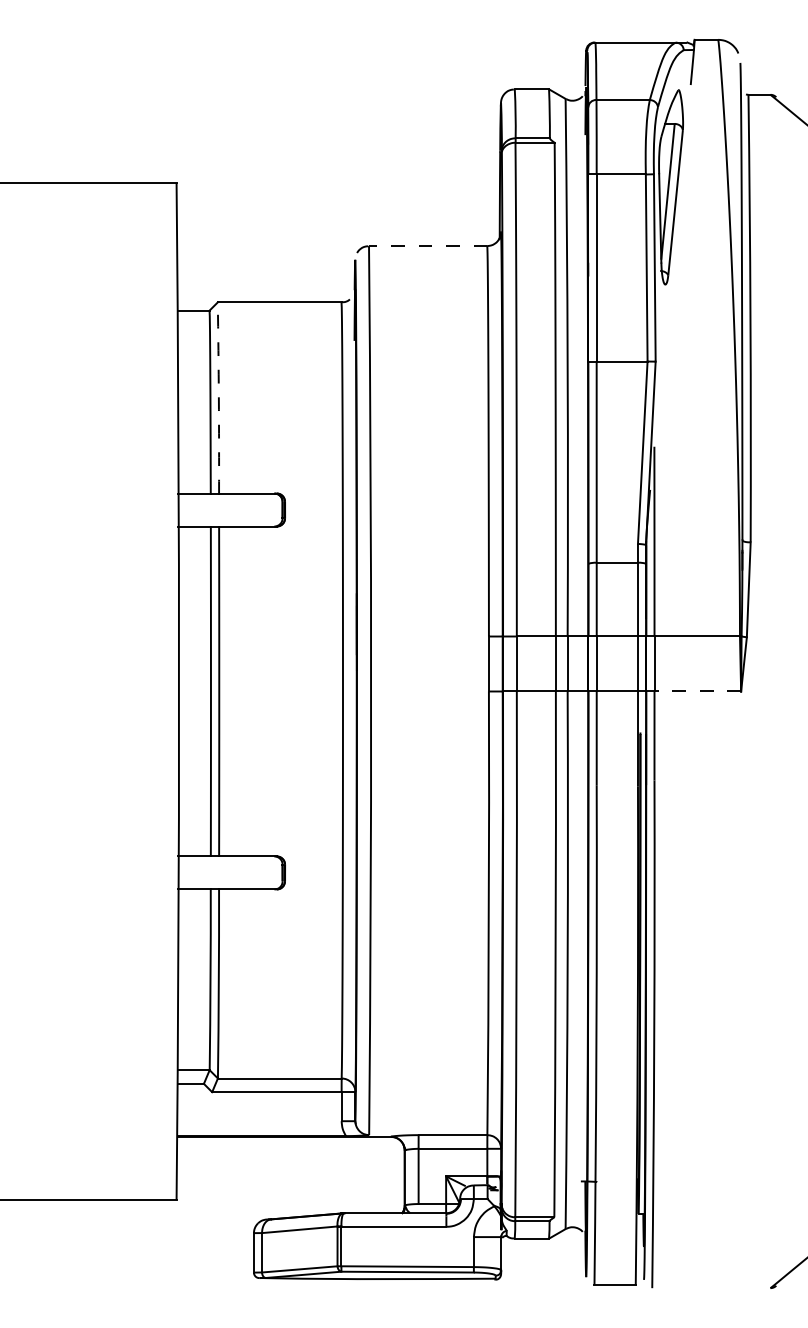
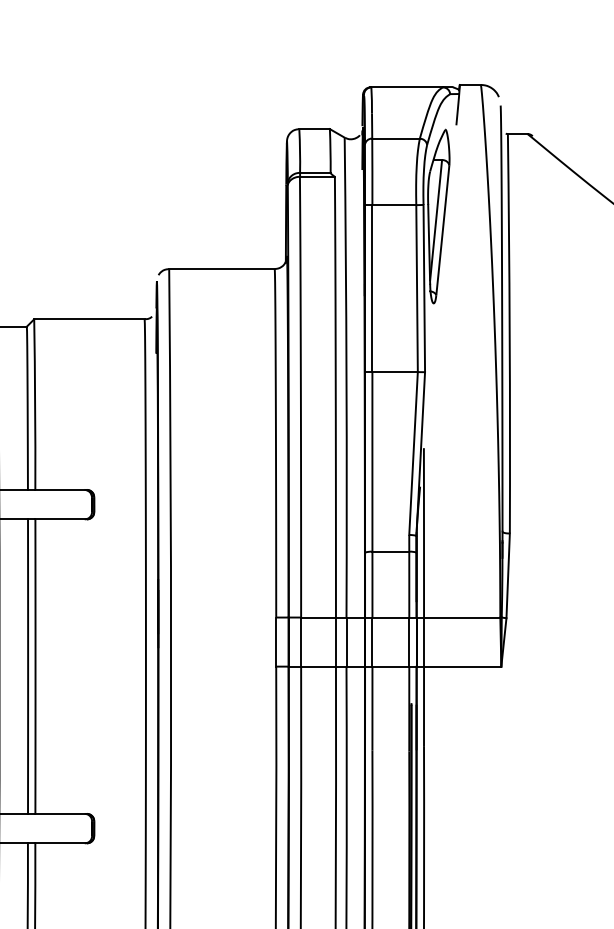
line: (427, 246) -> (221, 269), dashed -> solid
arc: (218, 397) -> (34, 404), dashed -> solid
line: (697, 691) -> (462, 666), dashed -> solid

